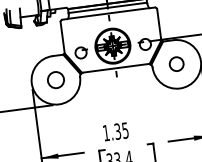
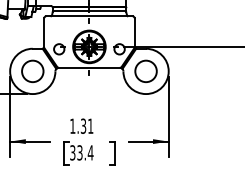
circle: (176, 63) -> (145, 70), size x1.67
circle: (55, 79) -> (32, 70), size x1.43
text: (125, 129) -> (90, 125), 1.35 -> 1.31

